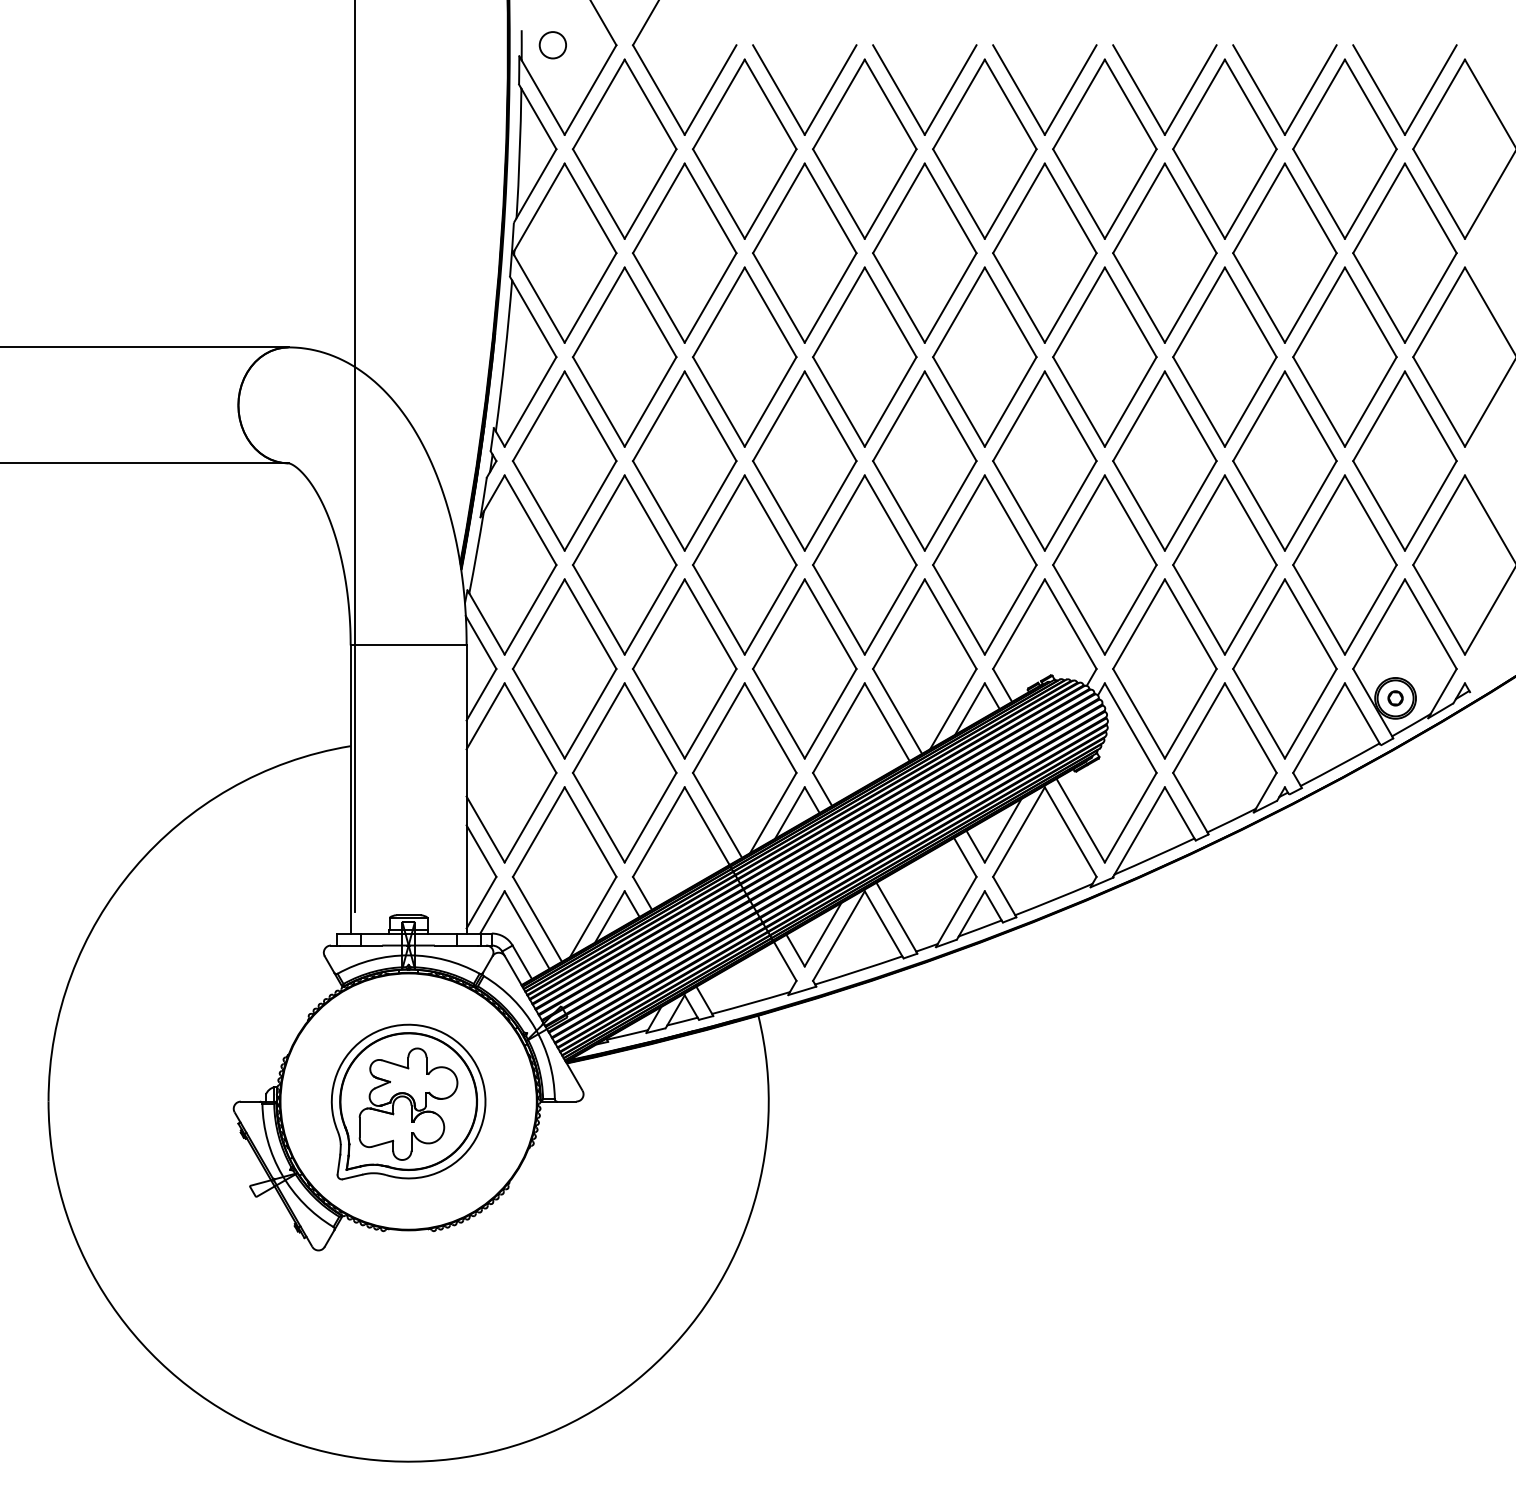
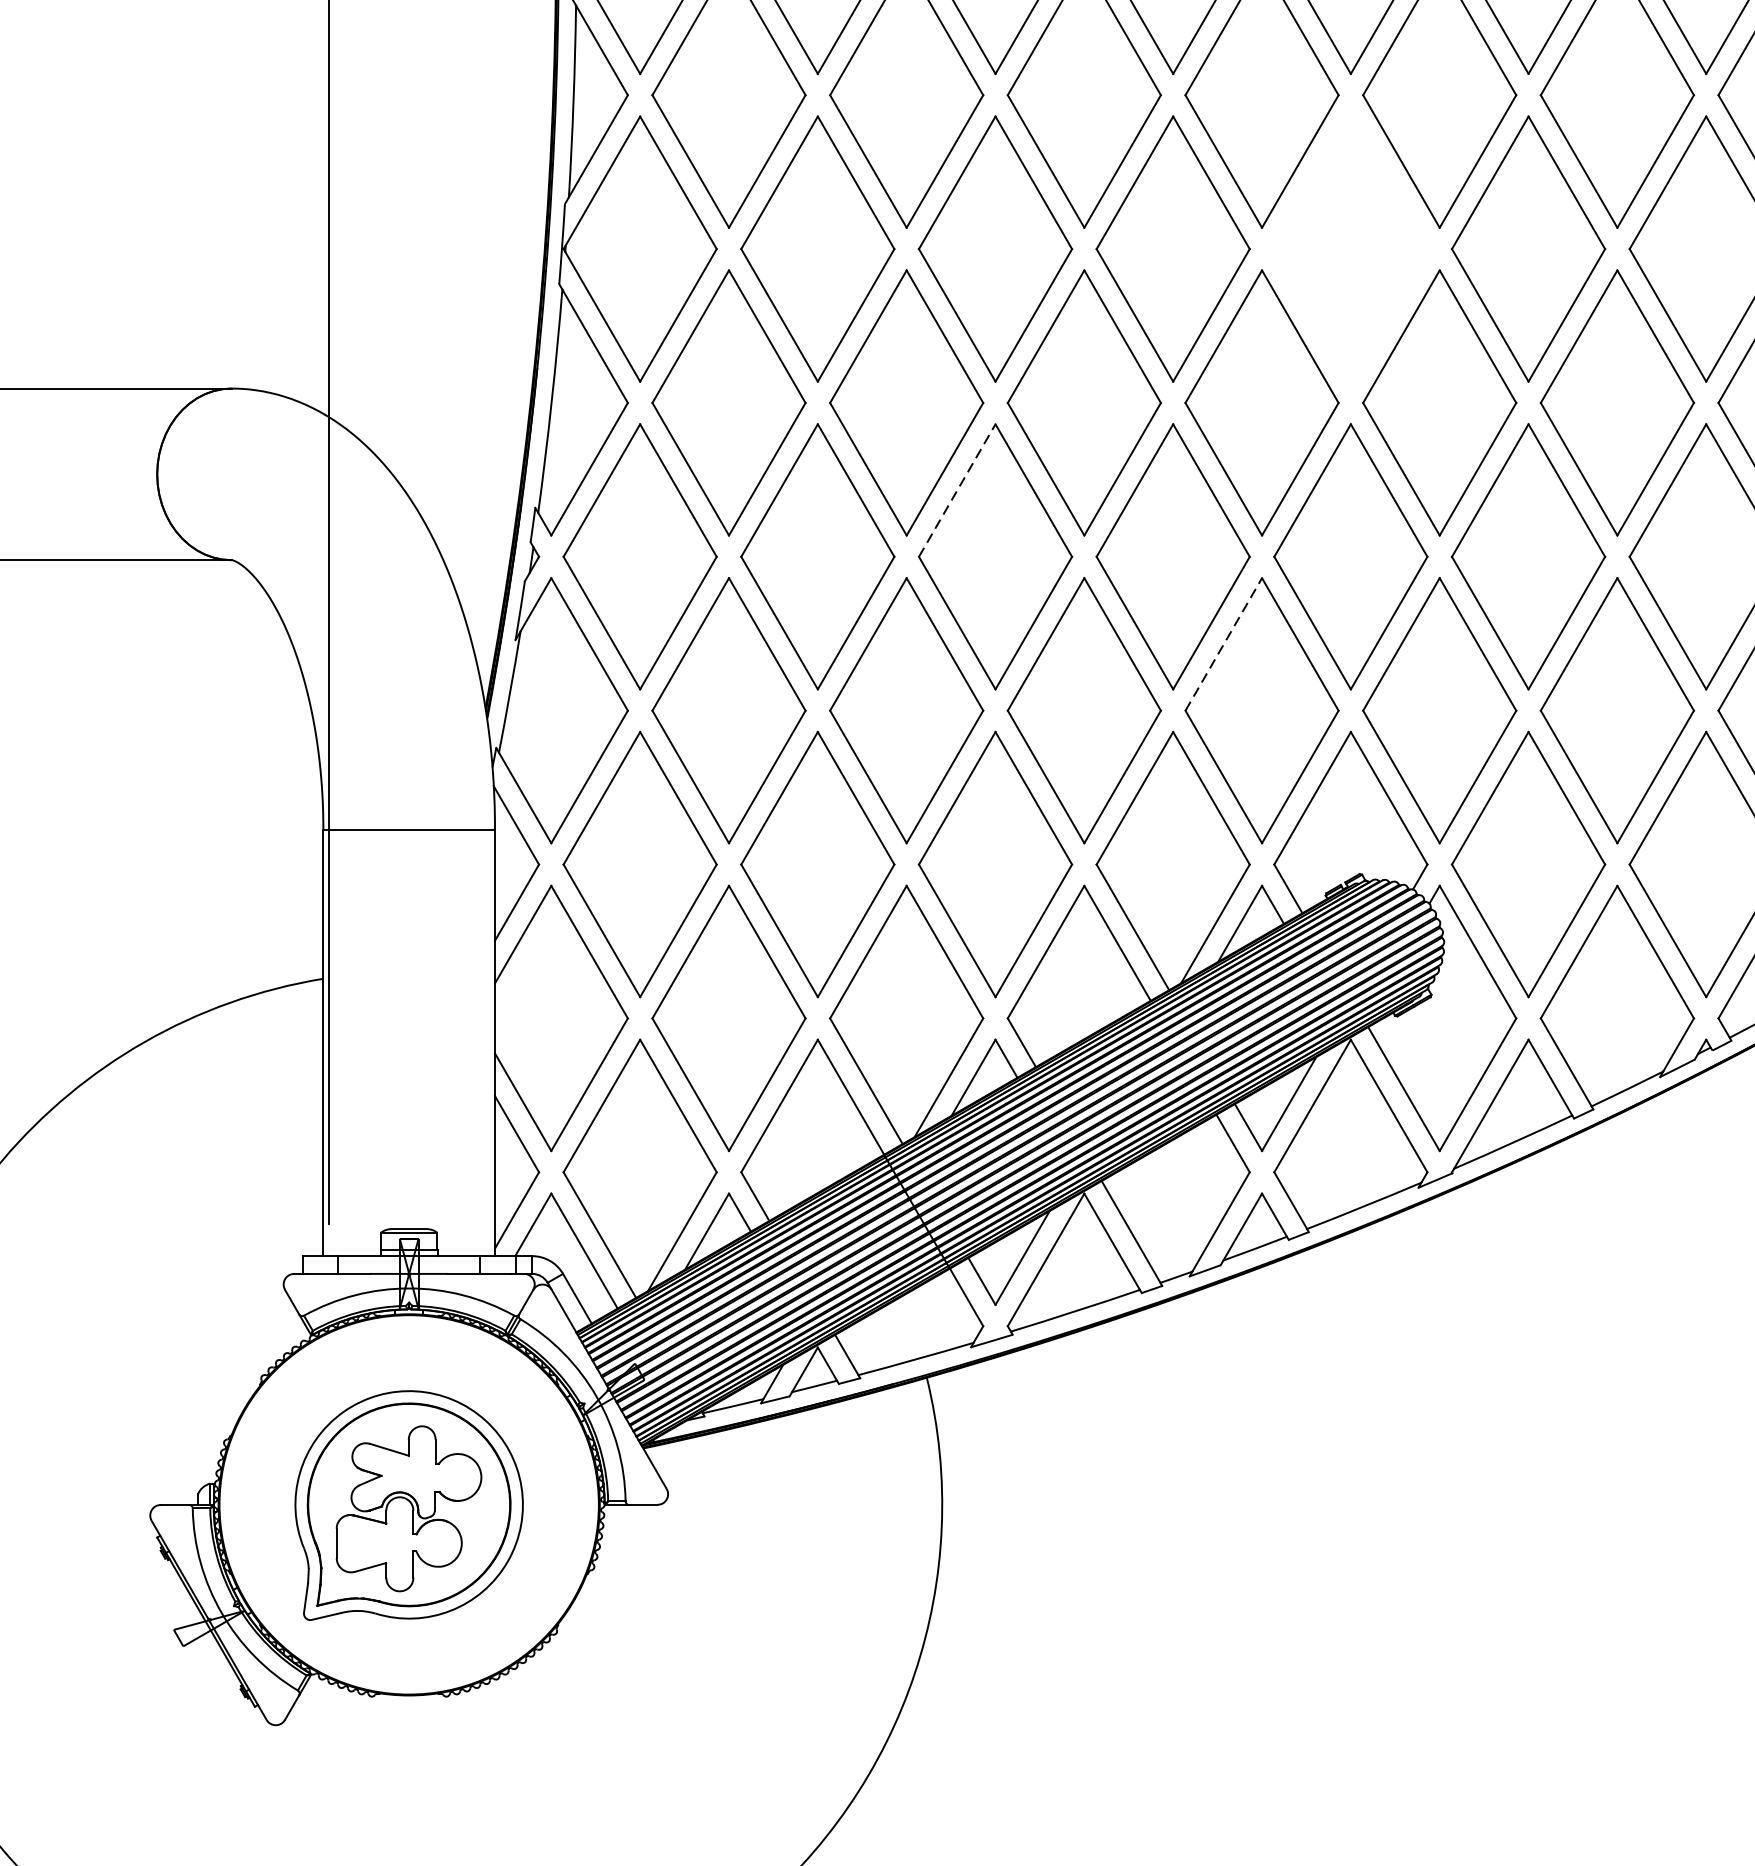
part: (1044, 252) -> (1350, 248), removed
line: (778, 416) -> (956, 490), solid -> dashed
line: (958, 520) -> (1223, 644), solid -> dashed

